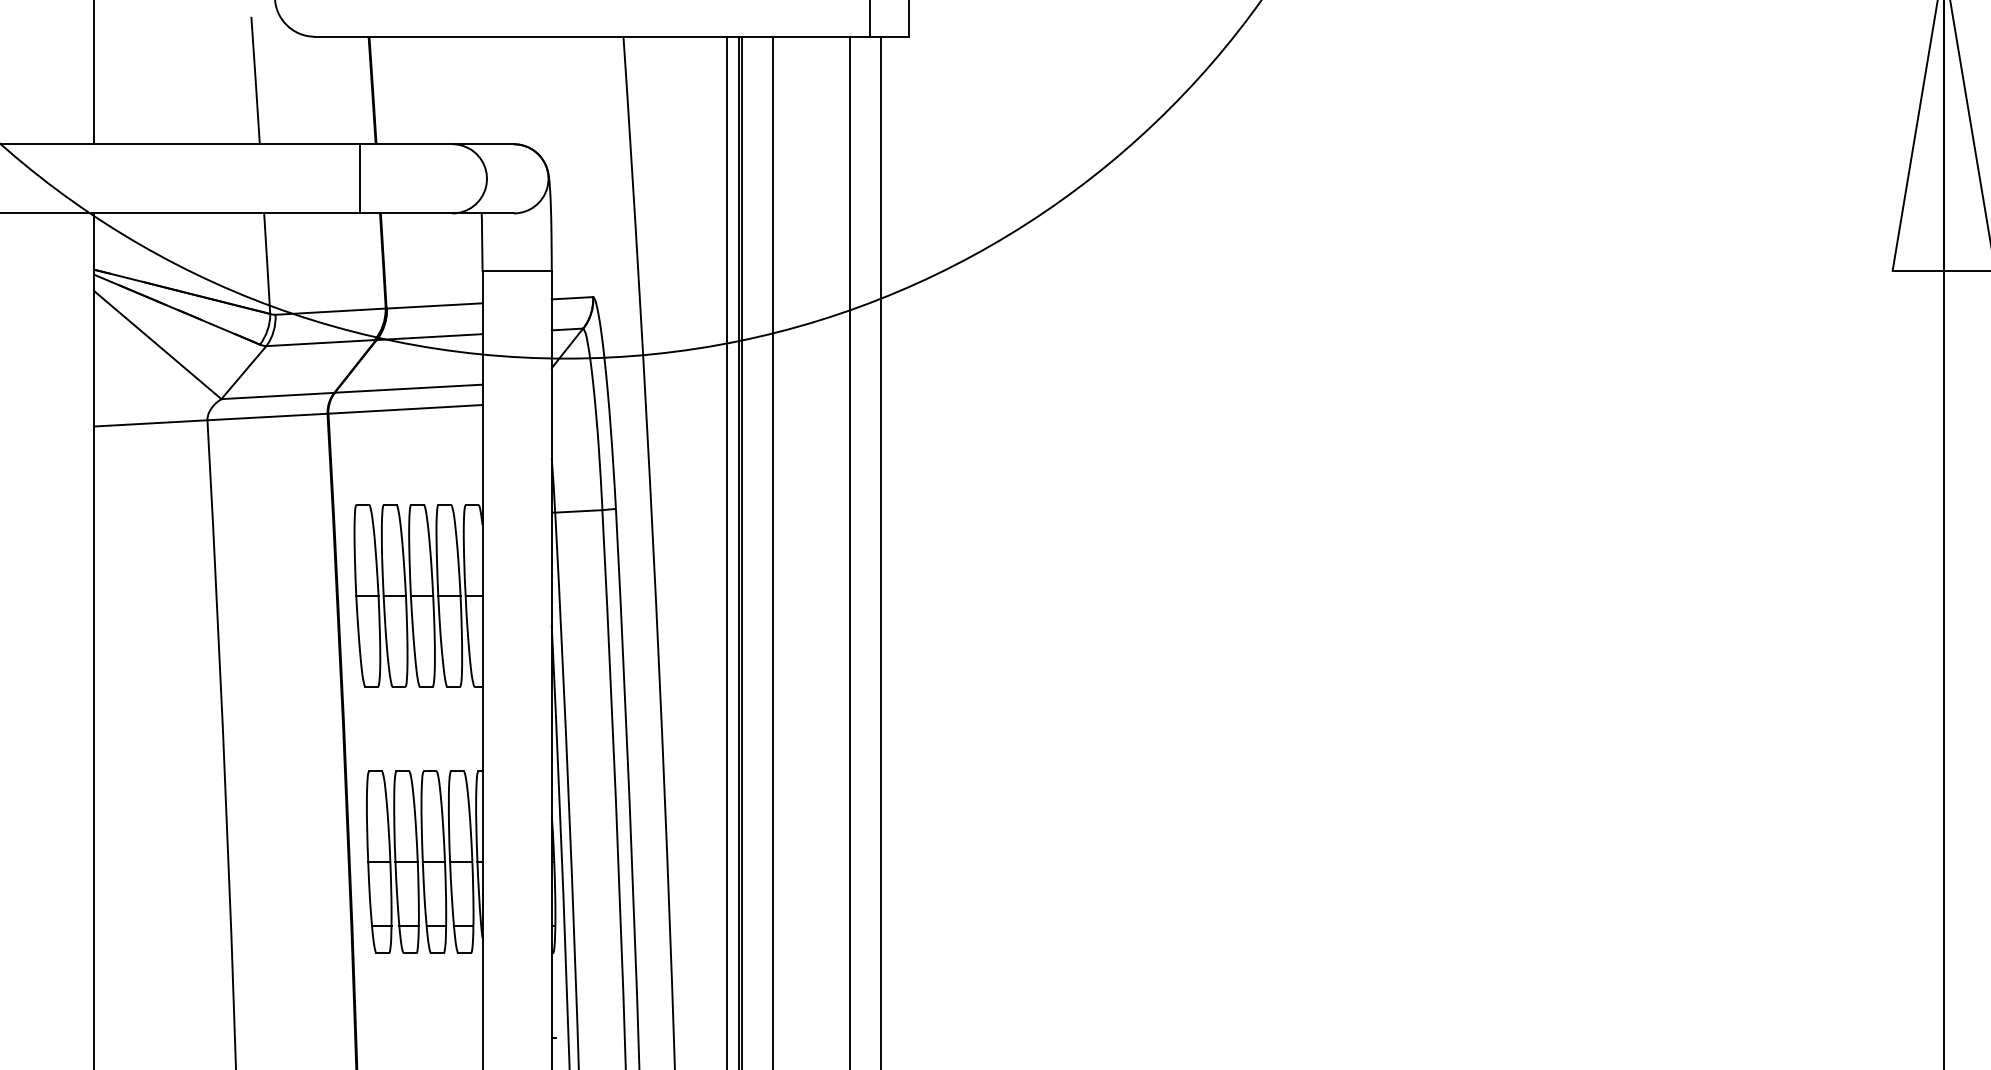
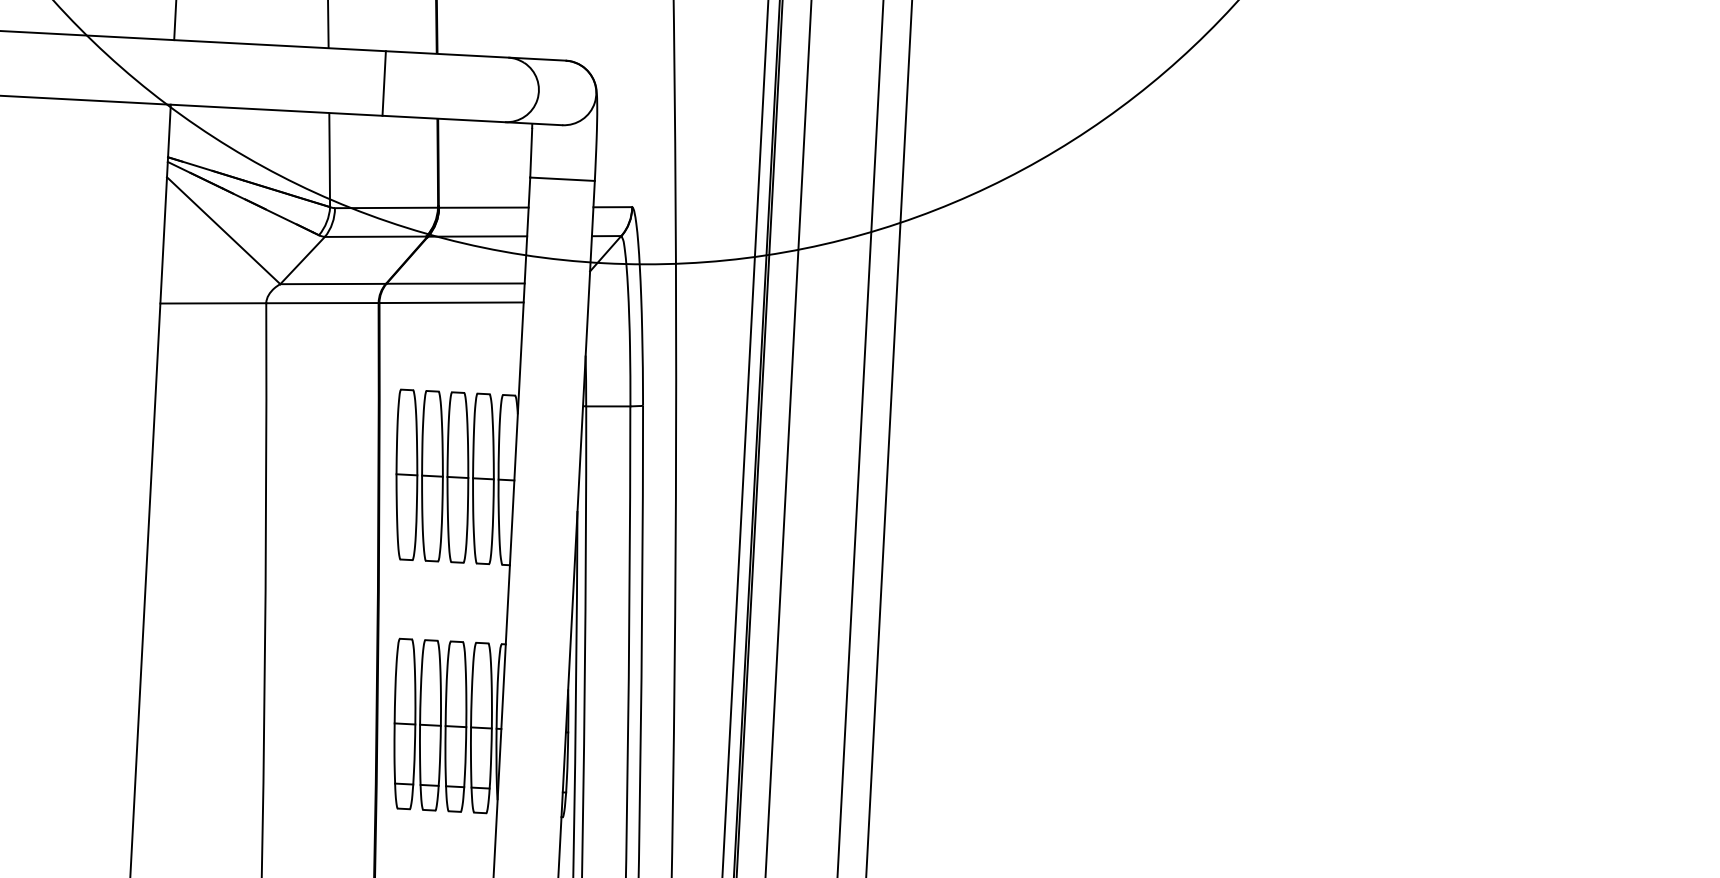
line: (360, 178) -> (384, 83), moved

